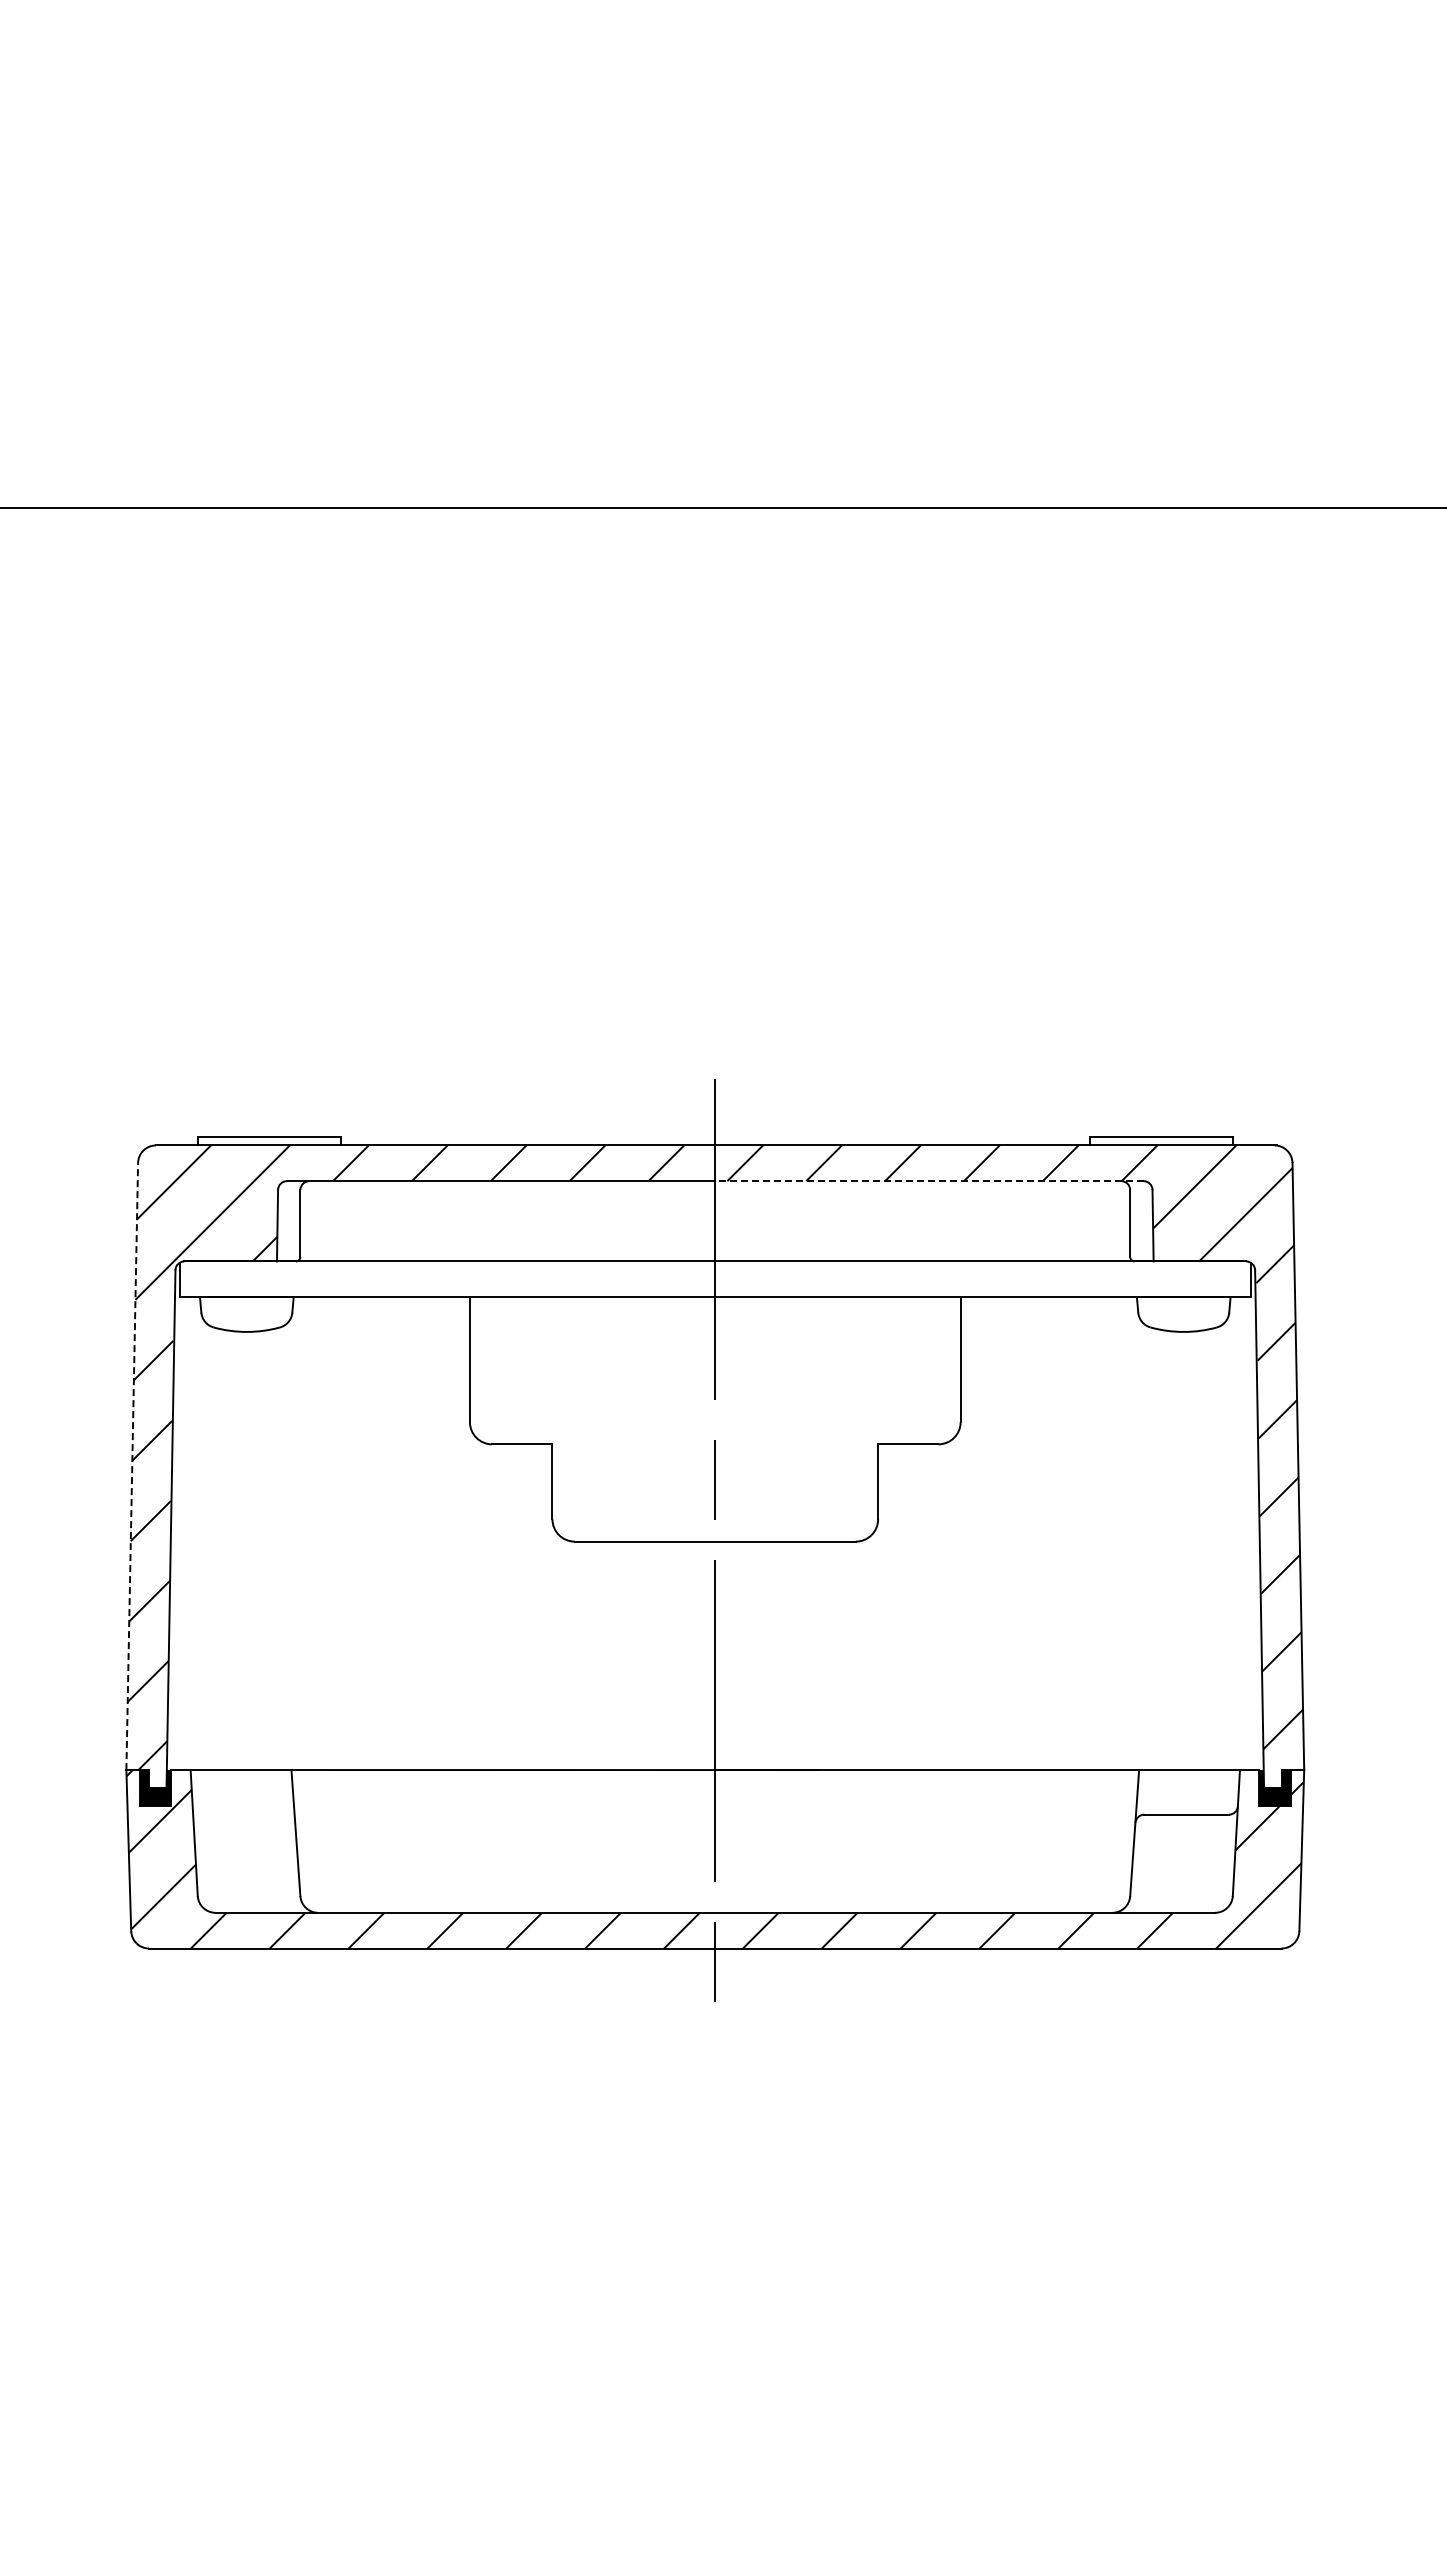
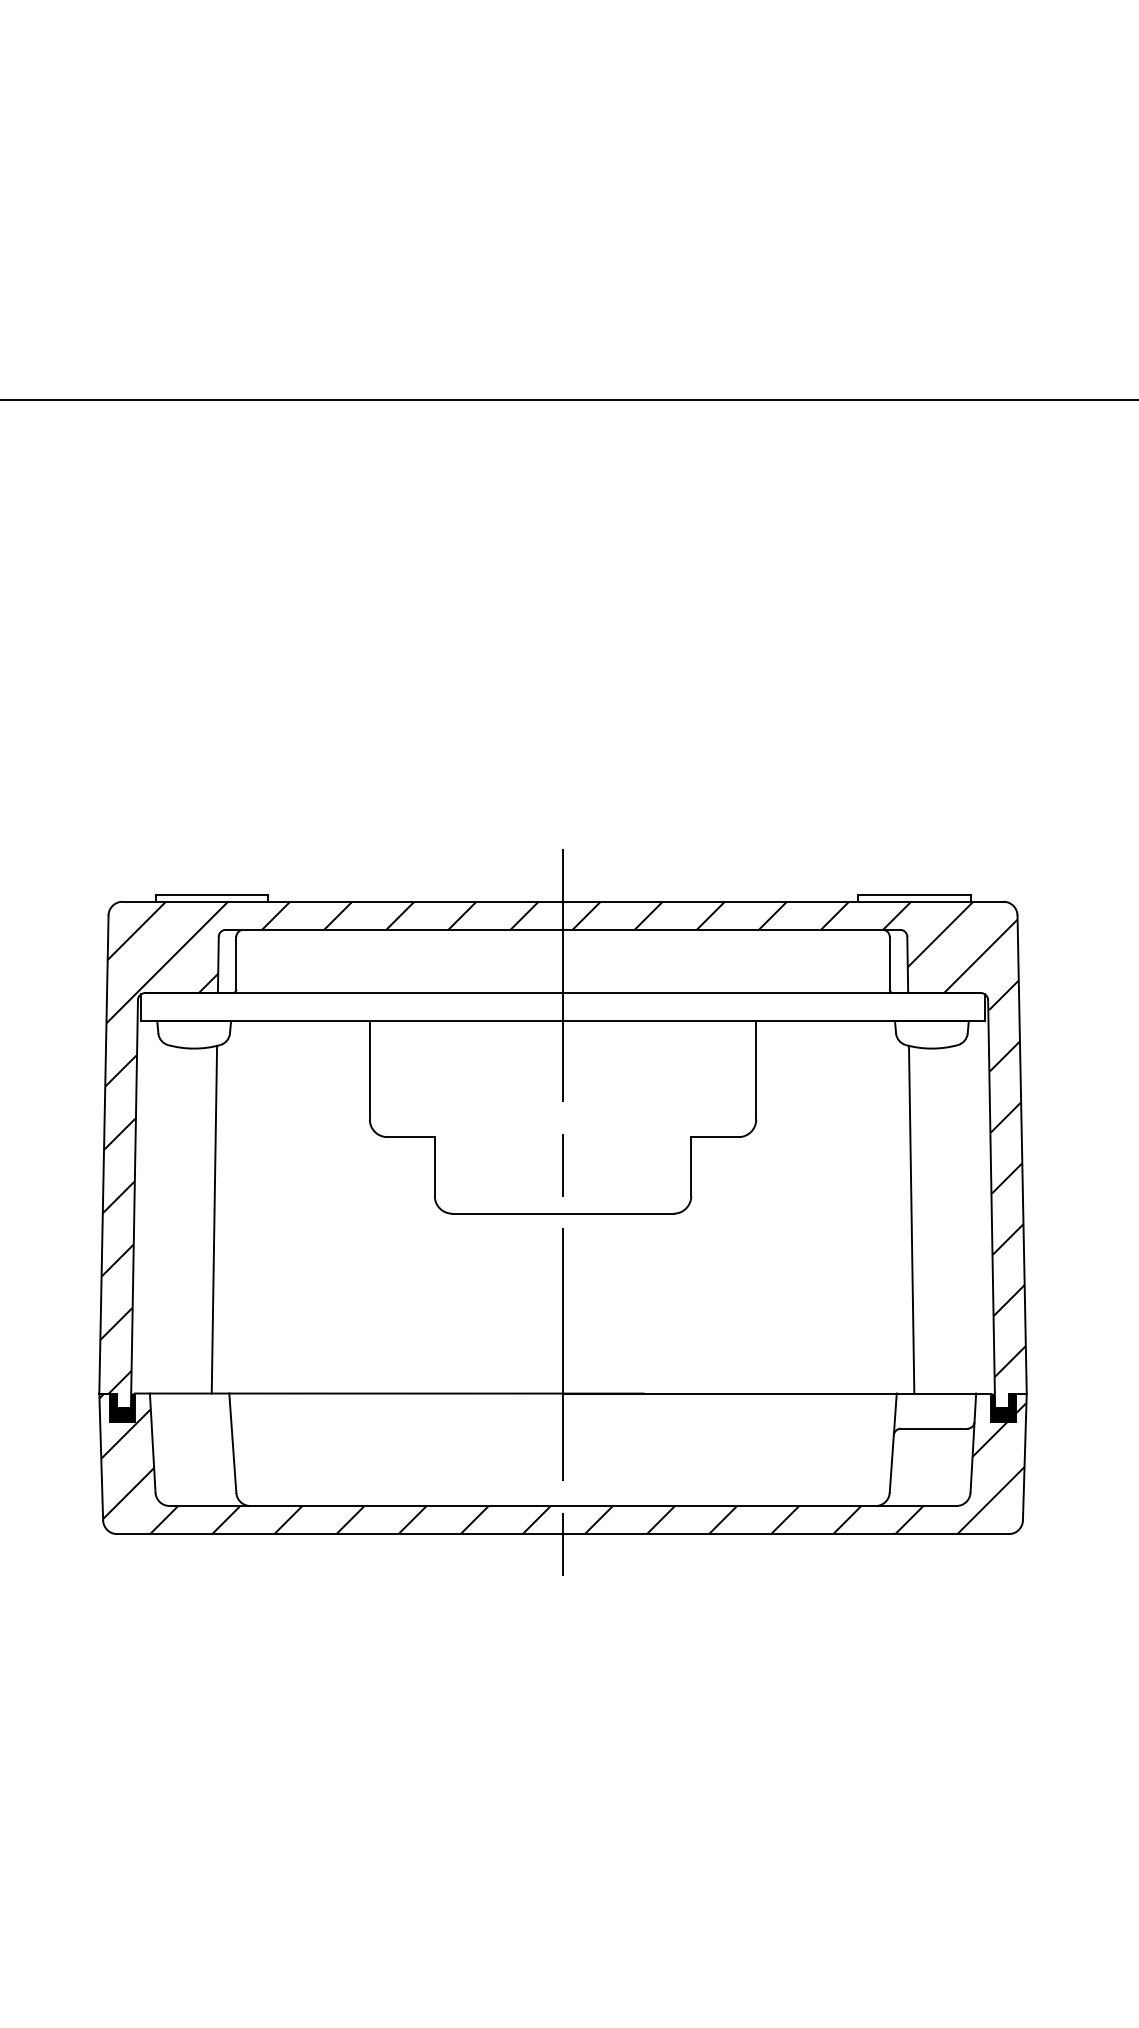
line: (928, 1181) -> (730, 930), dashed -> solid
line: (132, 1466) -> (104, 1154), dashed -> solid
line: (272, 1549) -> (214, 1219), added
line: (1157, 1549) -> (911, 1219), added

